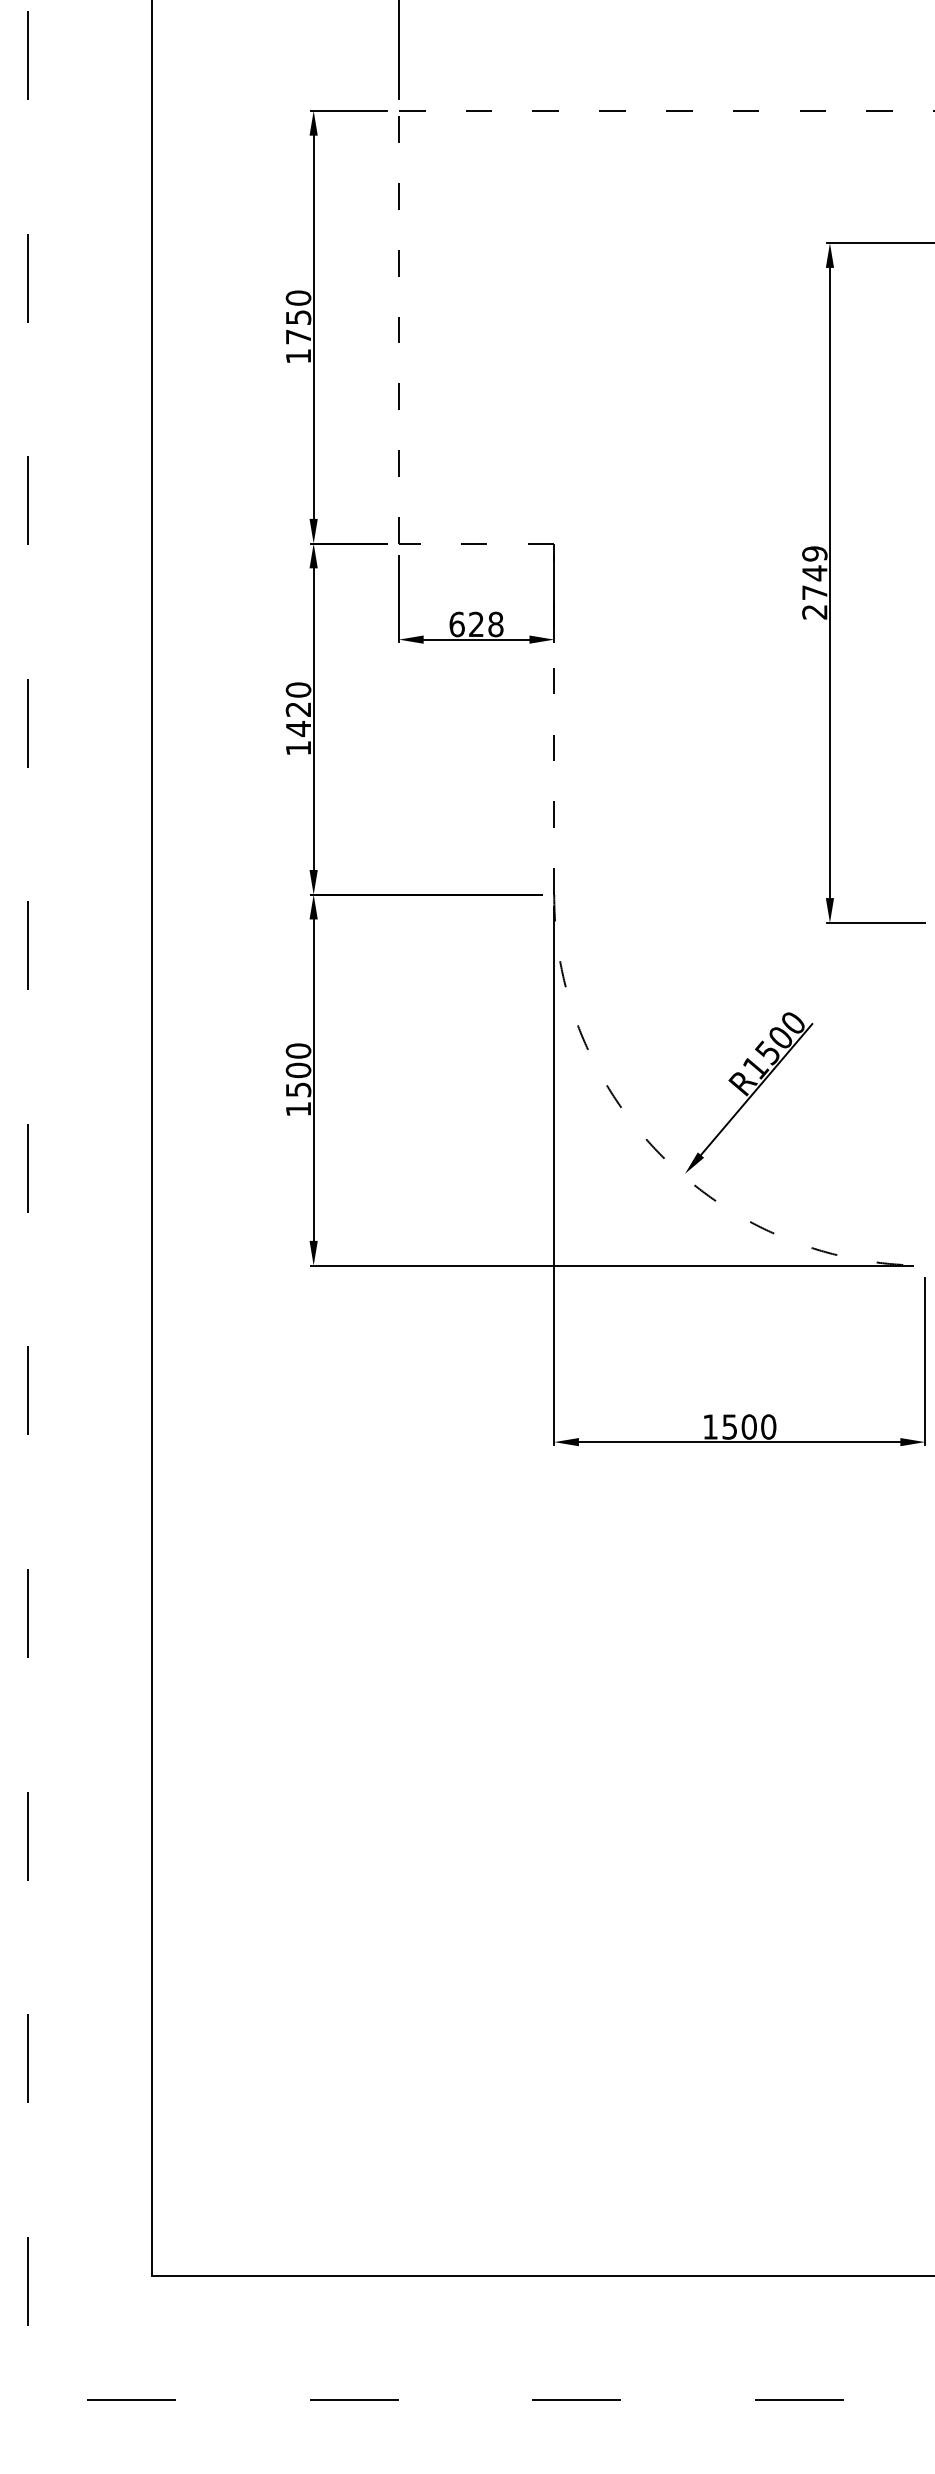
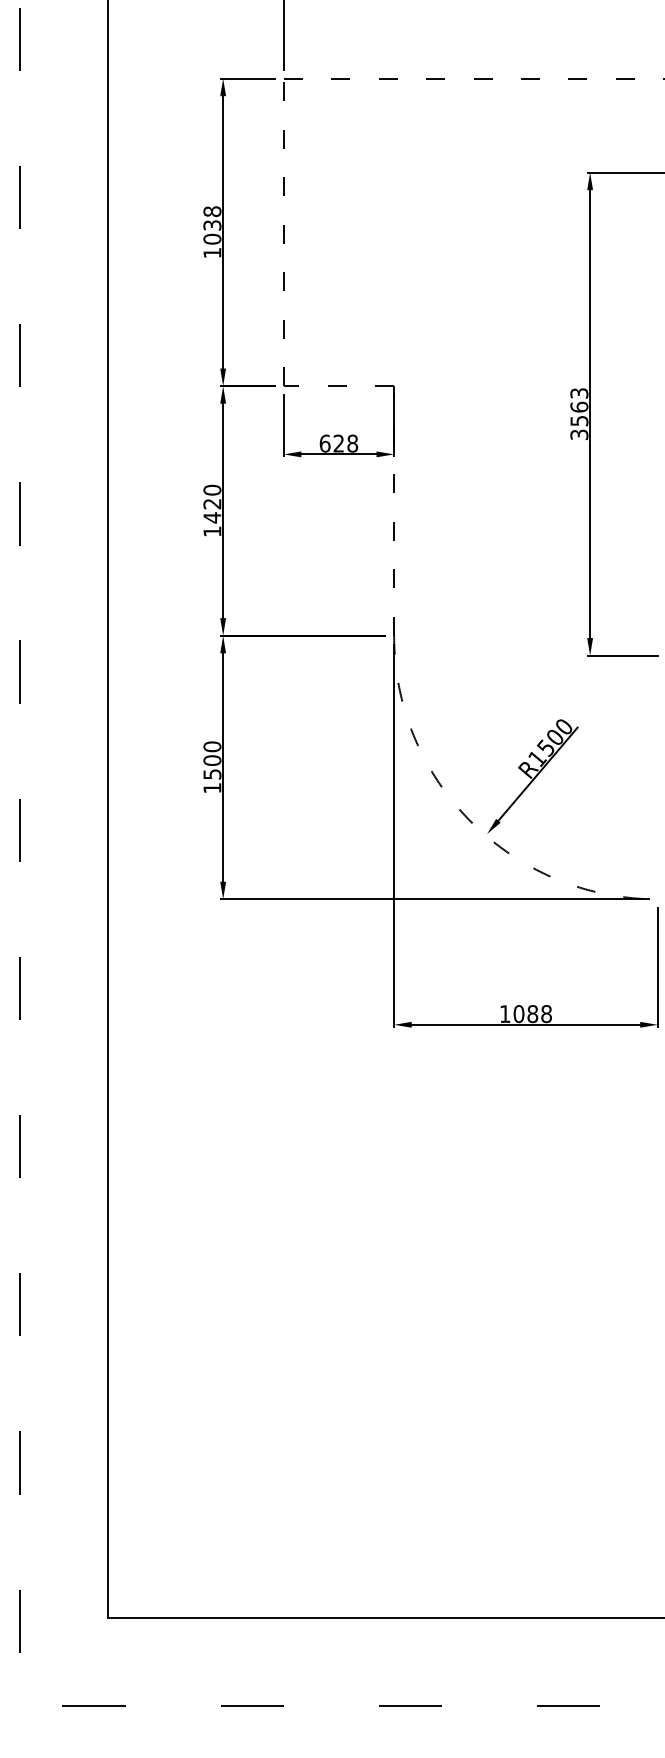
text: (298, 317) -> (212, 225), 1750 -> 1038
text: (814, 582) -> (579, 413), 2749 -> 3563
text: (749, 1426) -> (532, 1013), 1500 -> 1088

